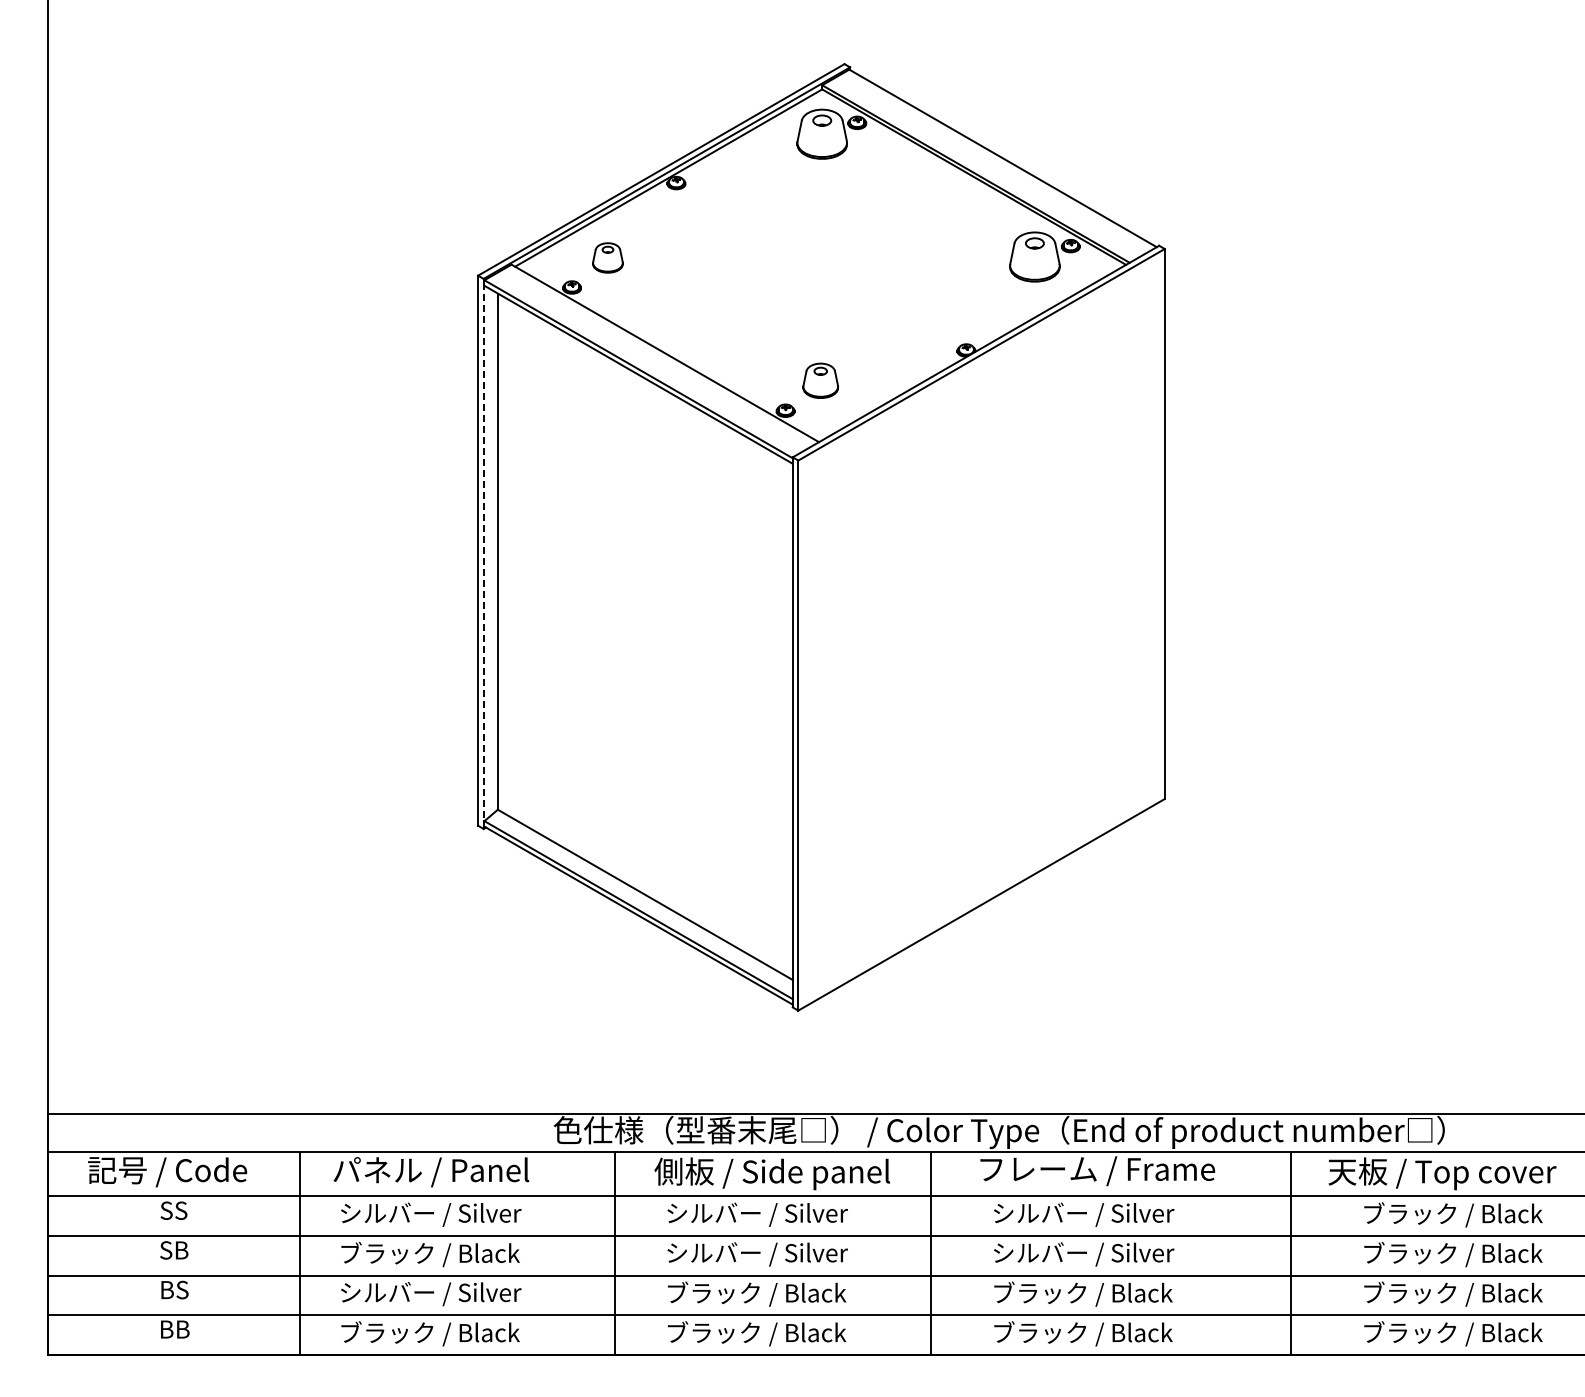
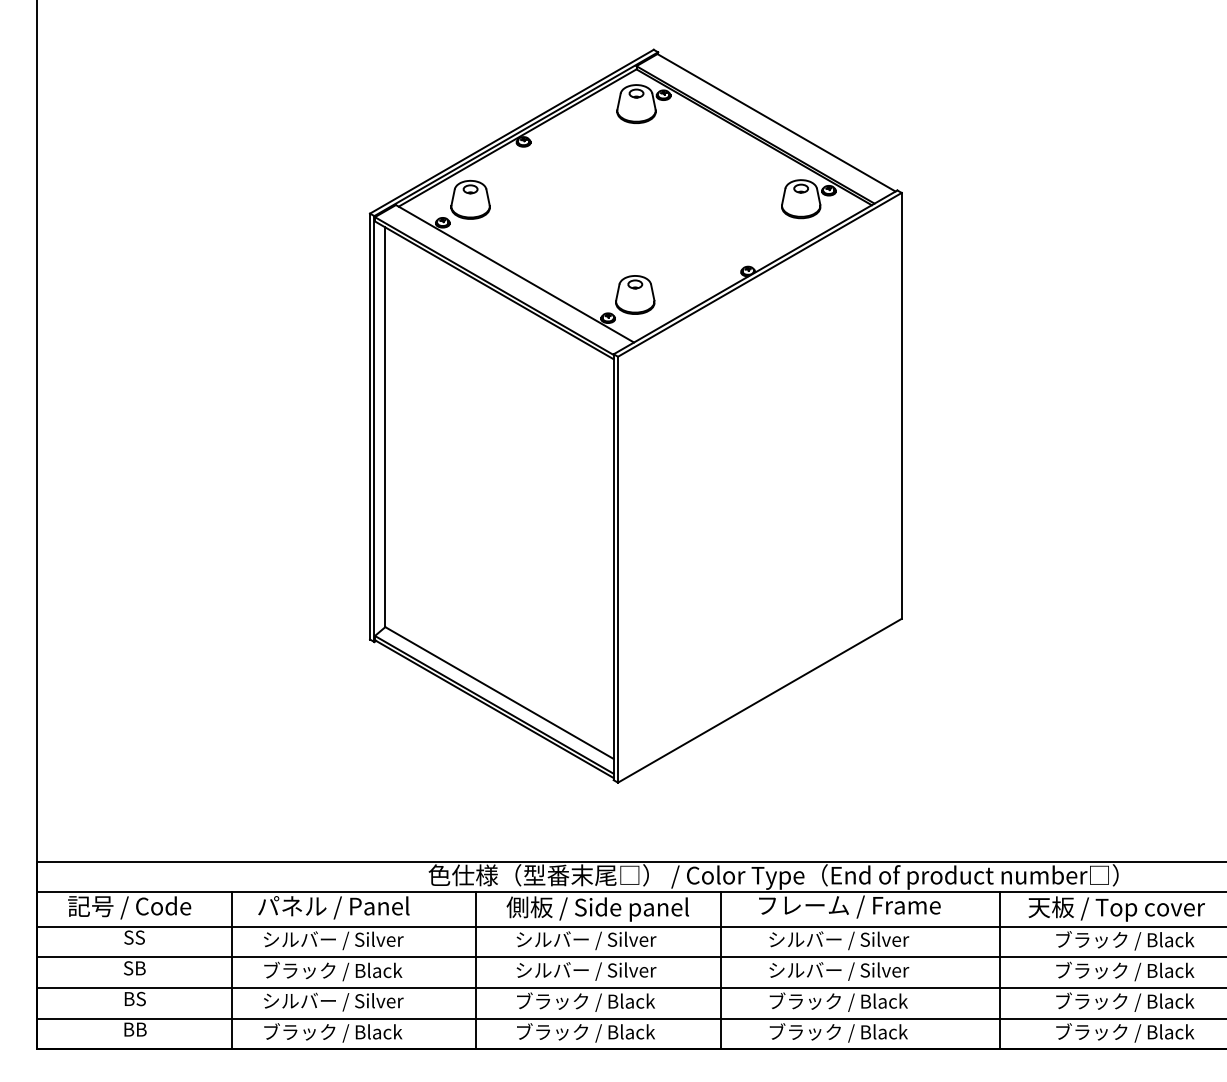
part: (607, 257) -> (470, 199), size x1.67
part: (820, 380) -> (635, 294), size x1.43
line: (483, 553) -> (374, 428), dashed -> solid

